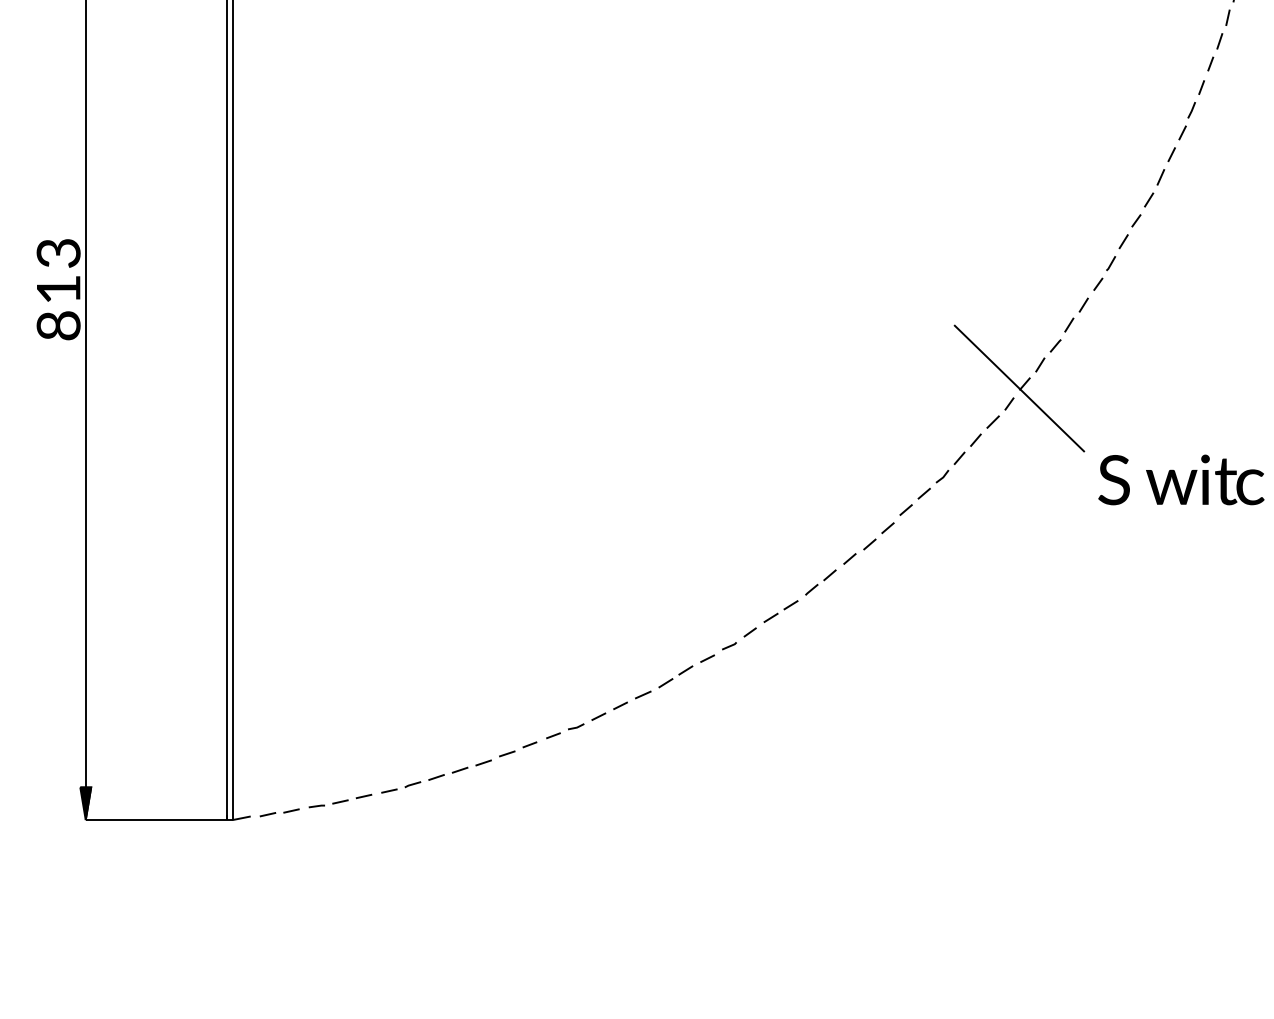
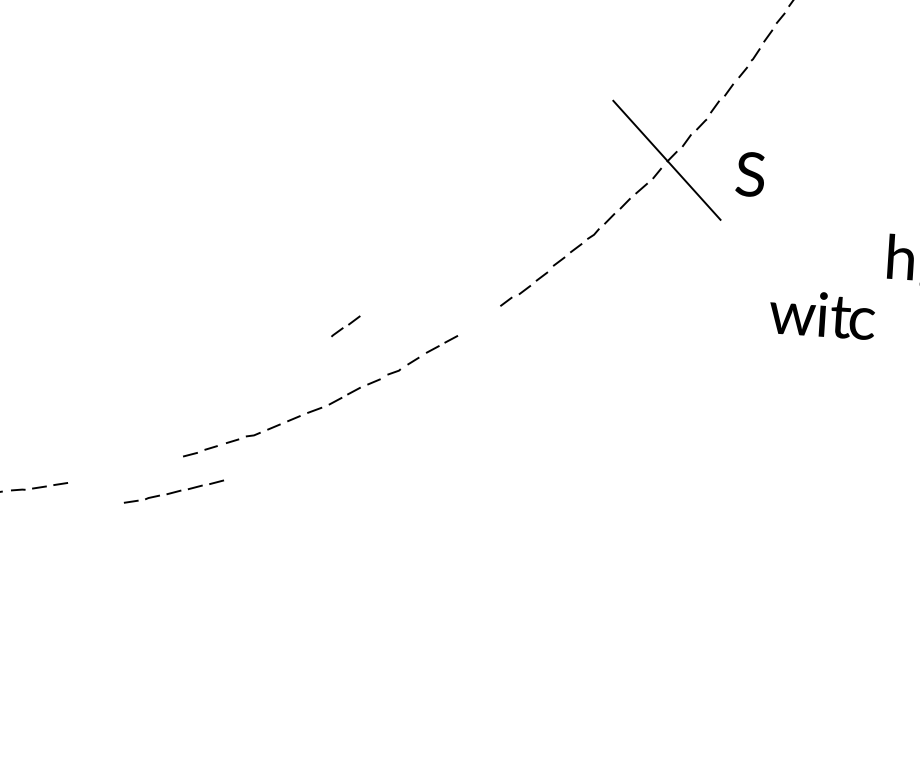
text: (1205, 479) -> (822, 314), moved
text: (1113, 480) -> (749, 174), moved
part: (820, 582) -> (345, 326), moved
part: (436, 776) -> (173, 491), moved

